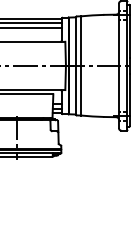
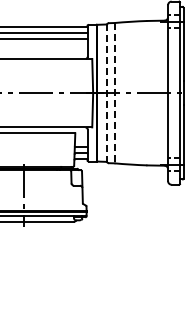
line: (76, 66) -> (107, 93), solid -> dashed
line: (81, 66) -> (114, 93), solid -> dashed

